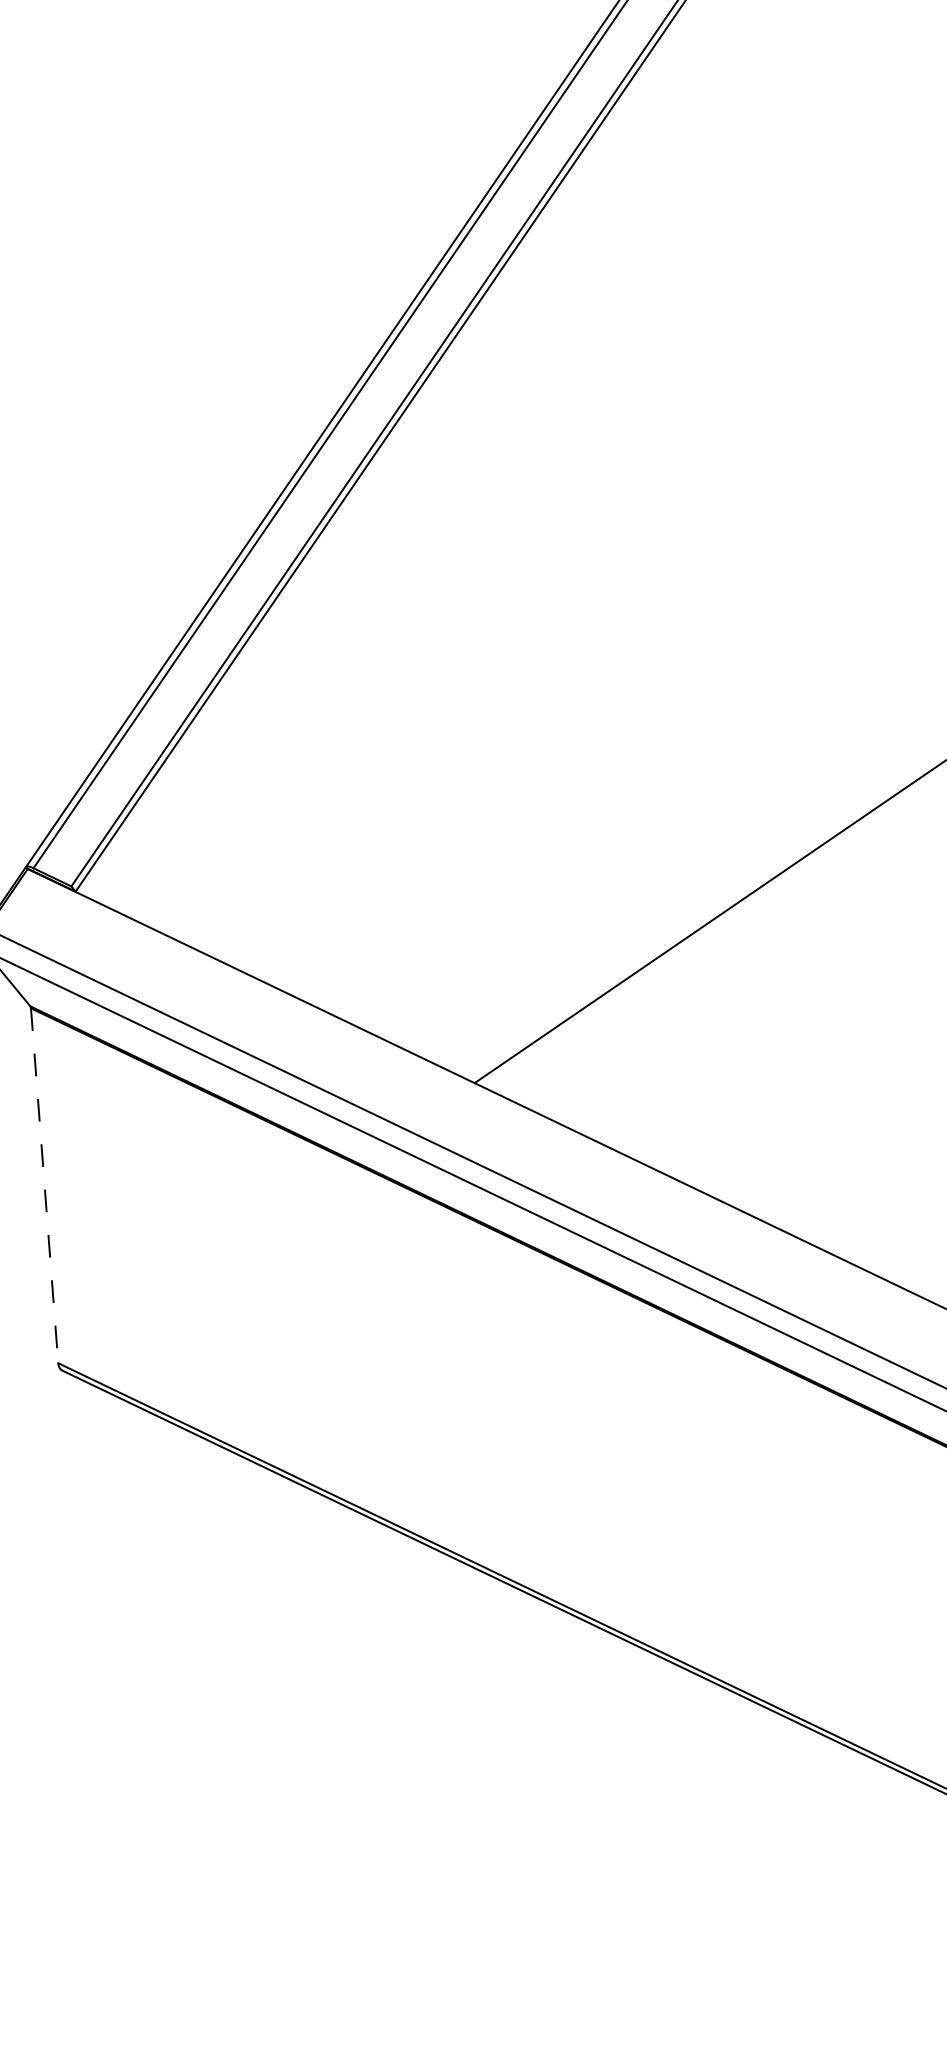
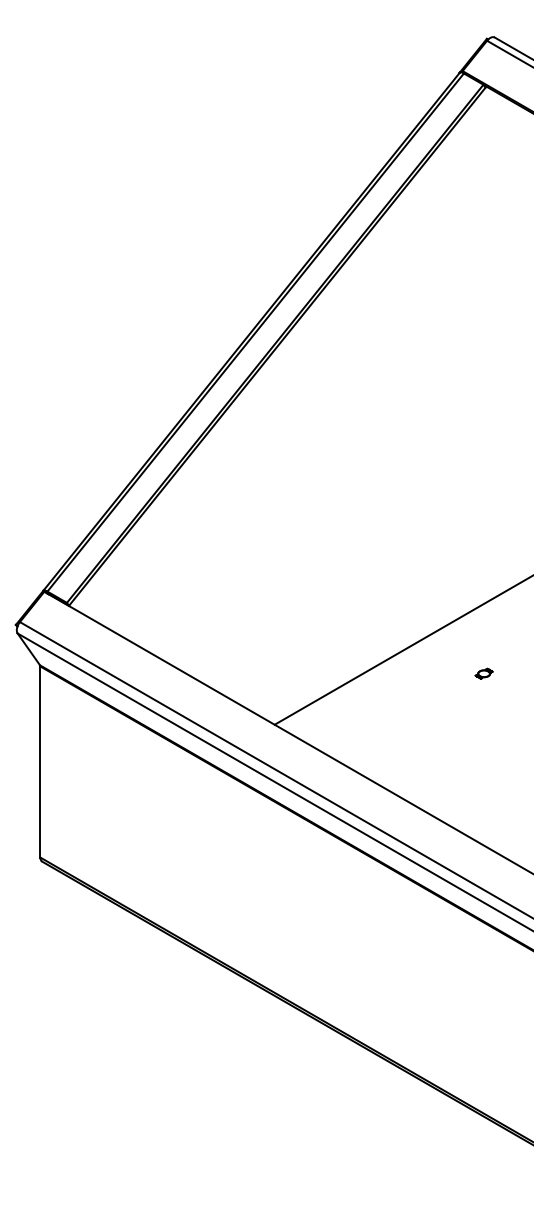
part: (855, 958) -> (483, 673), added
line: (44, 1184) -> (40, 761), dashed -> solid

